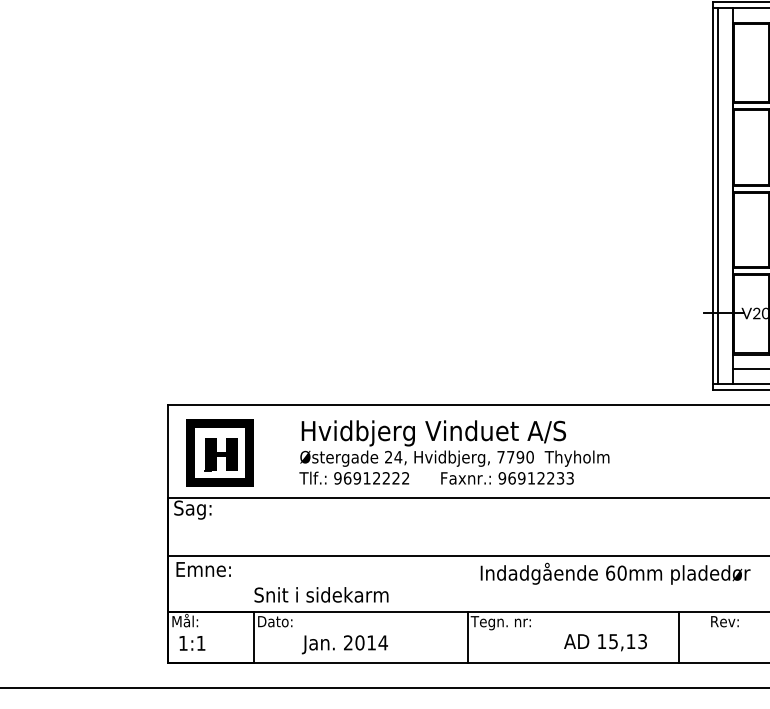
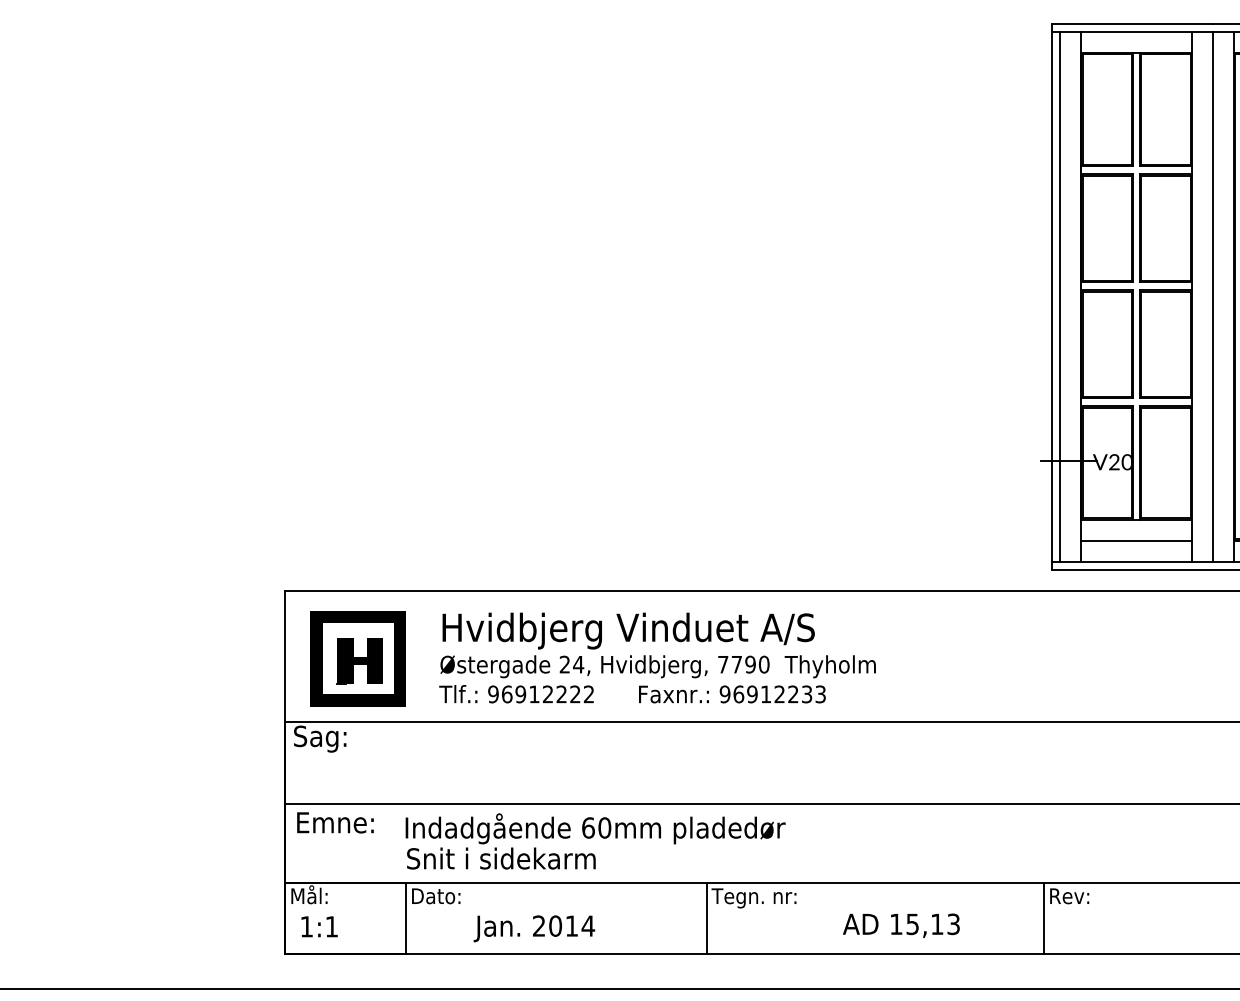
text: (454, 452) -> (657, 657), moved
text: (615, 573) -> (595, 828), moved
line: (678, 637) -> (1043, 918), moved

